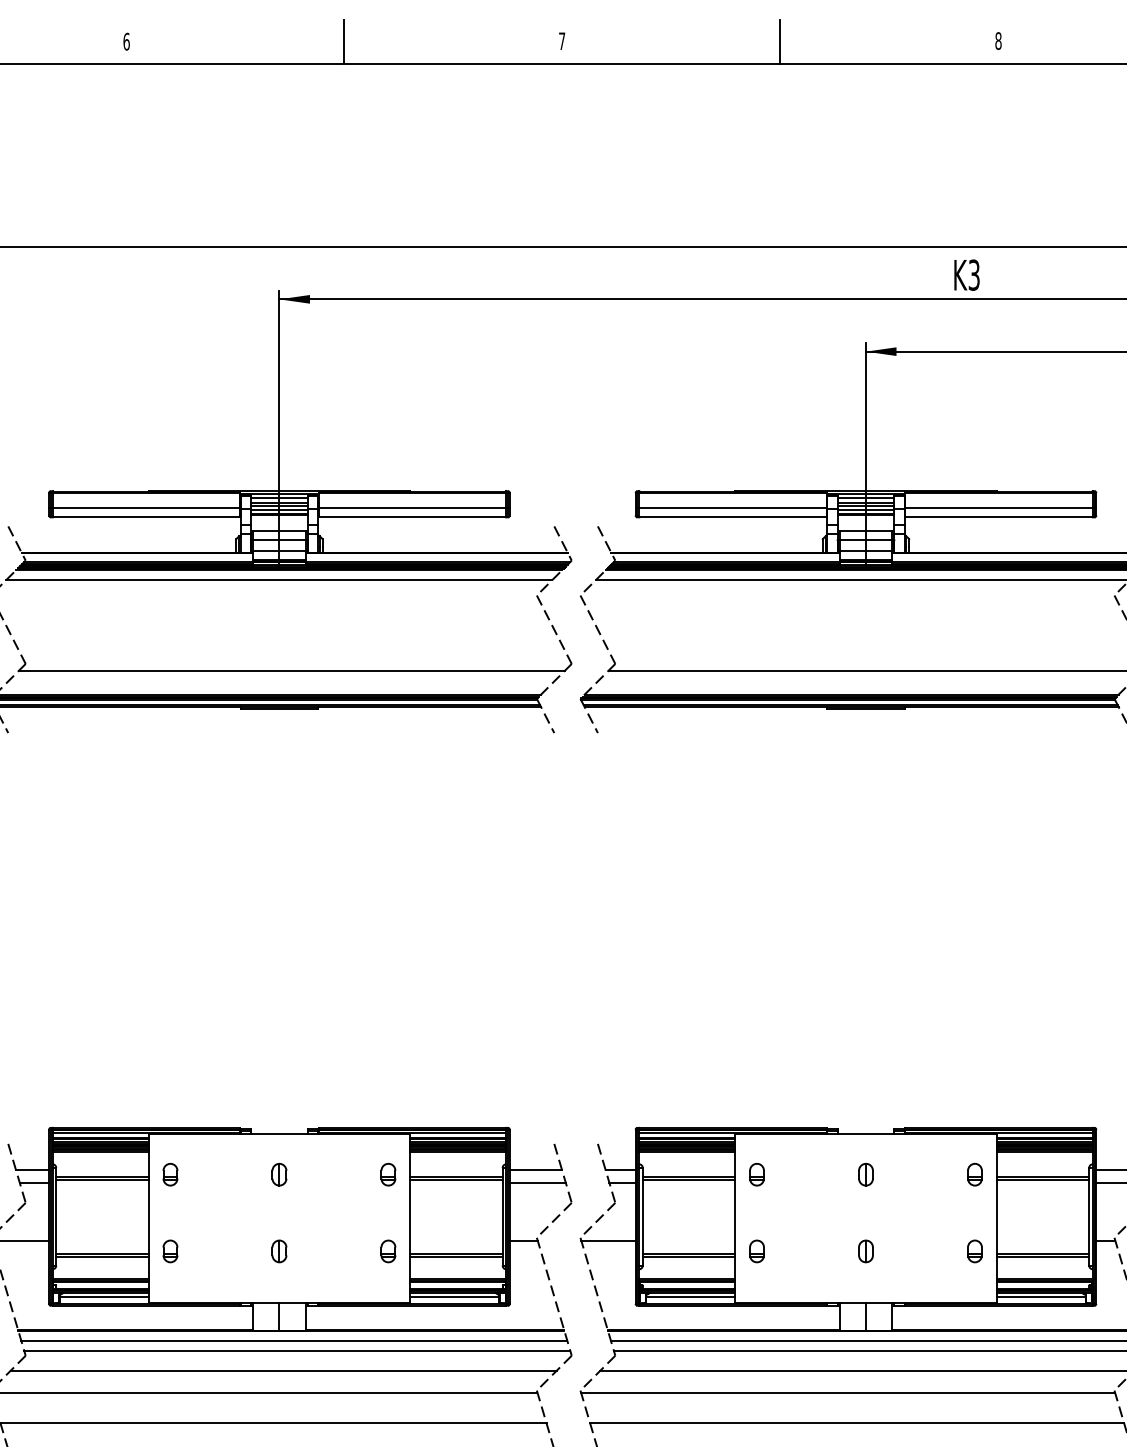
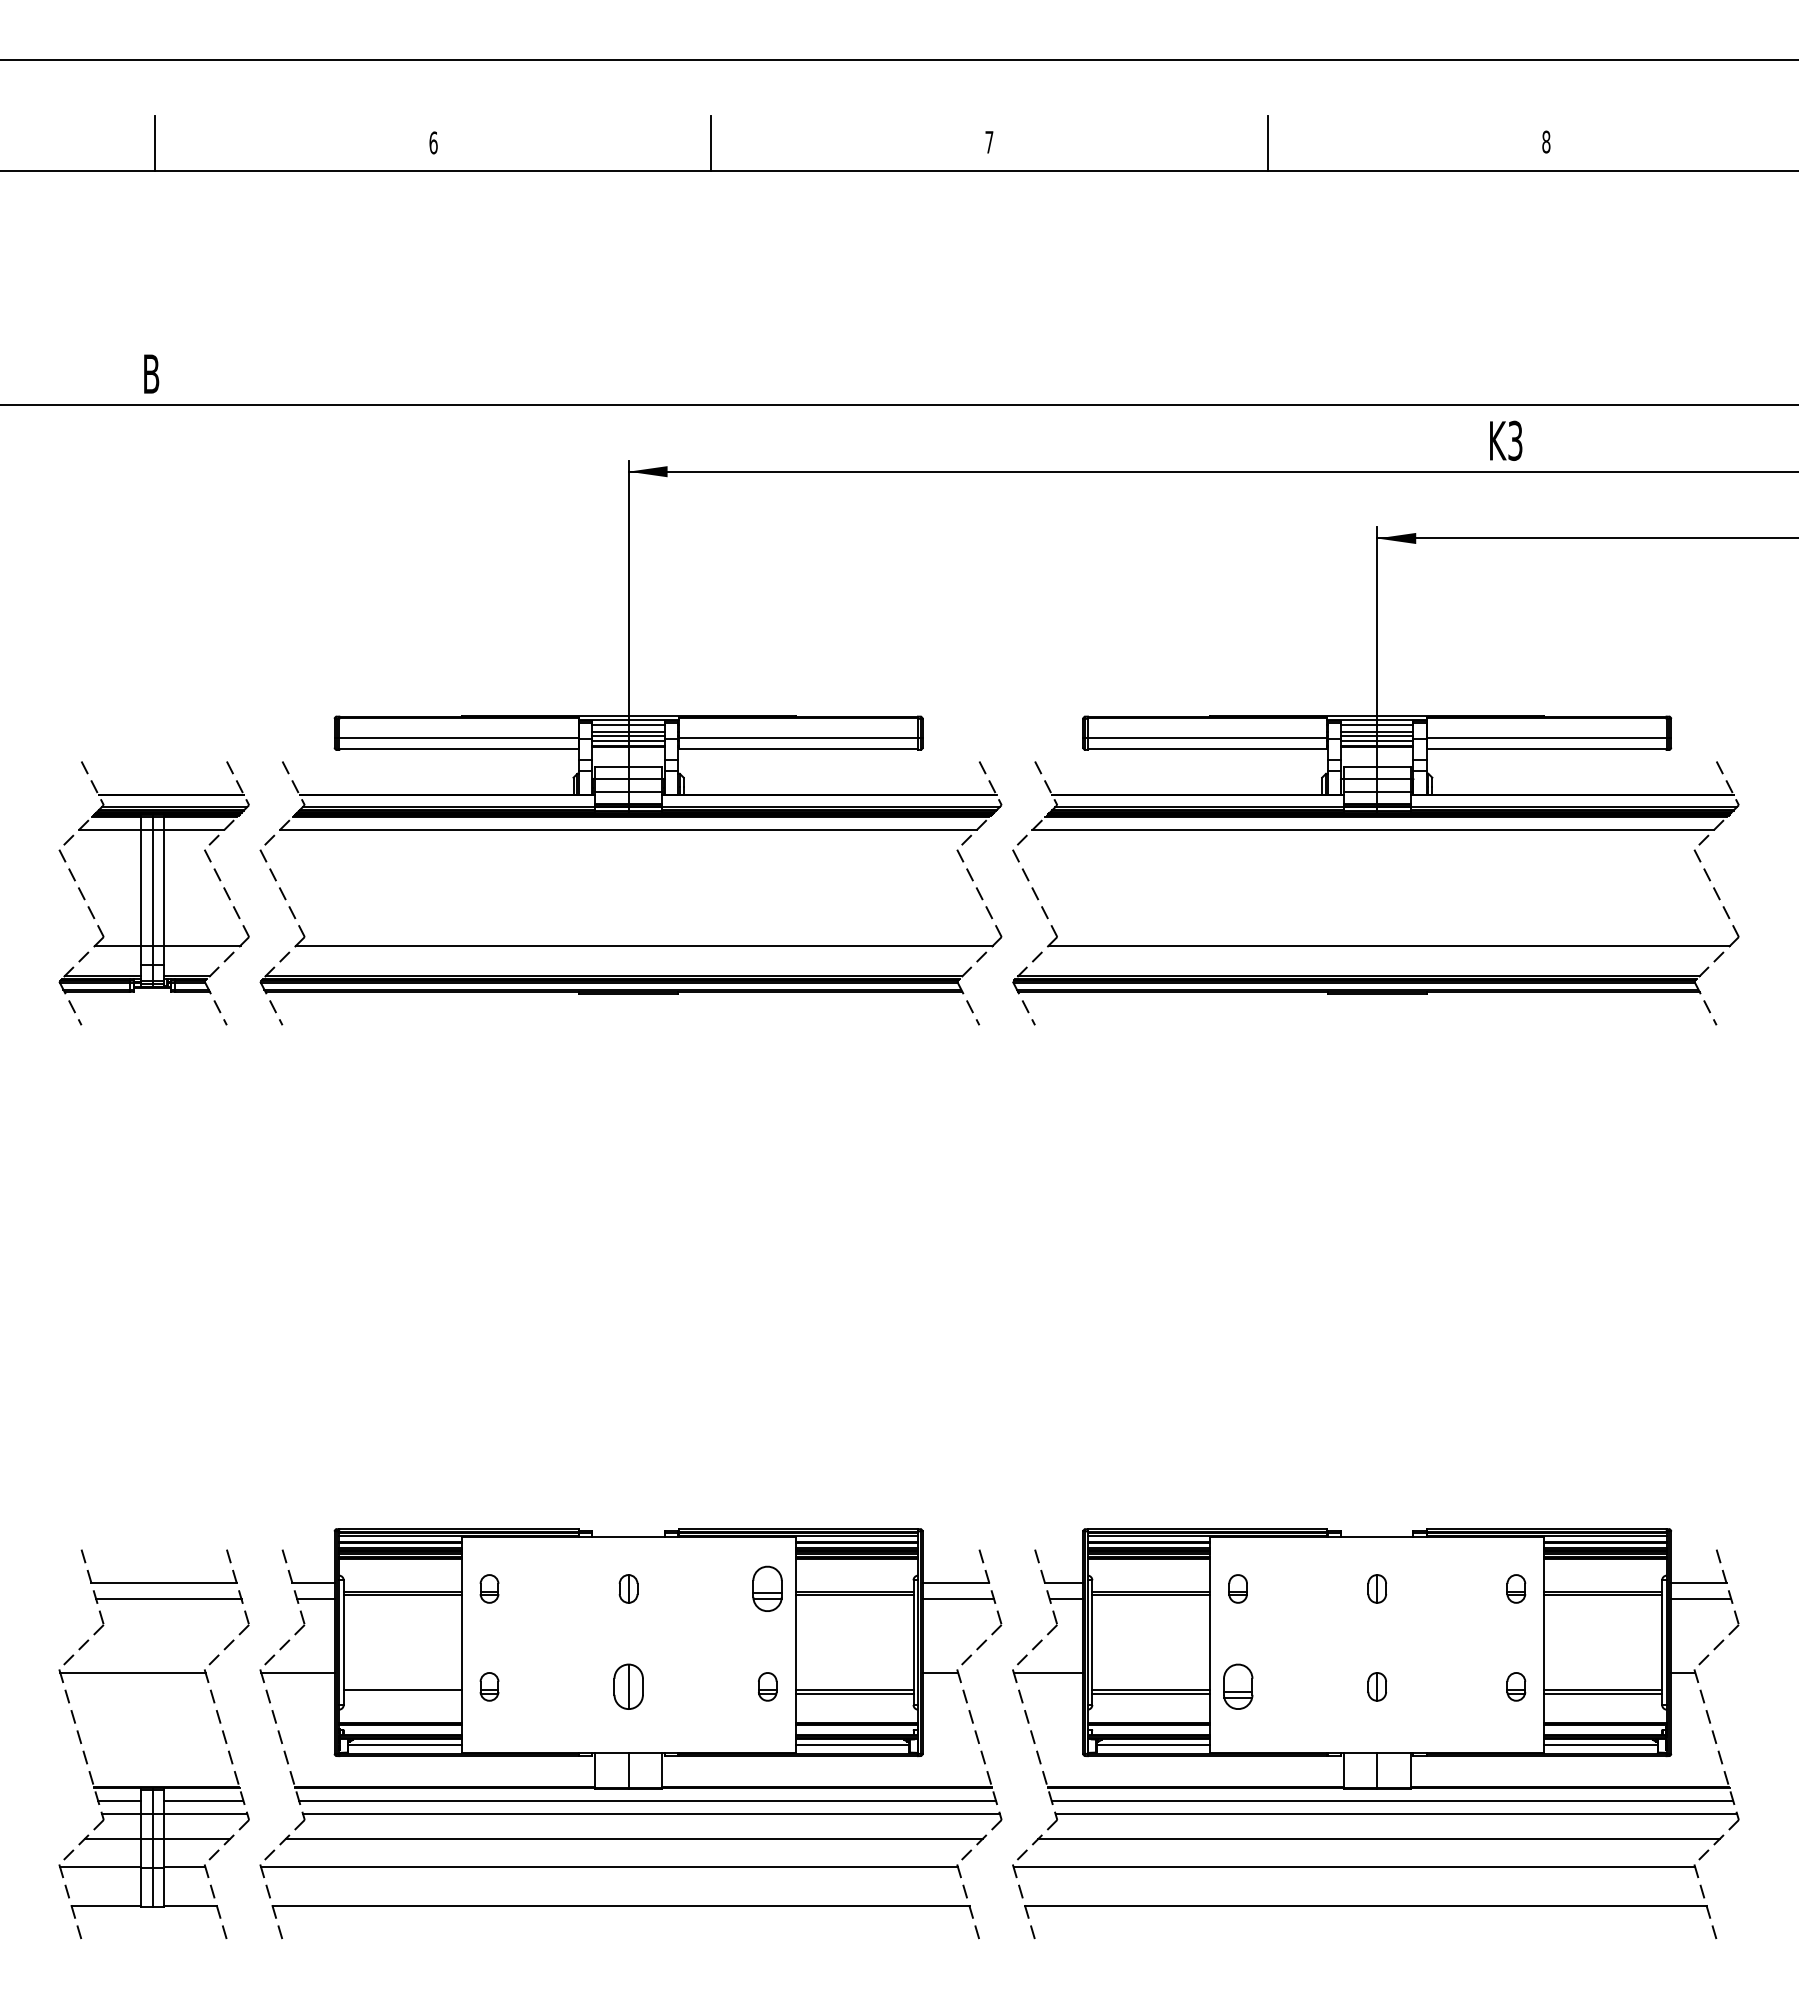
part: (388, 1174) -> (767, 1588), size x1.6
part: (279, 1251) -> (628, 1686), size x1.6
part: (756, 1251) -> (1237, 1686), size x1.6
line: (102, 1256) -> (402, 1693), removed

